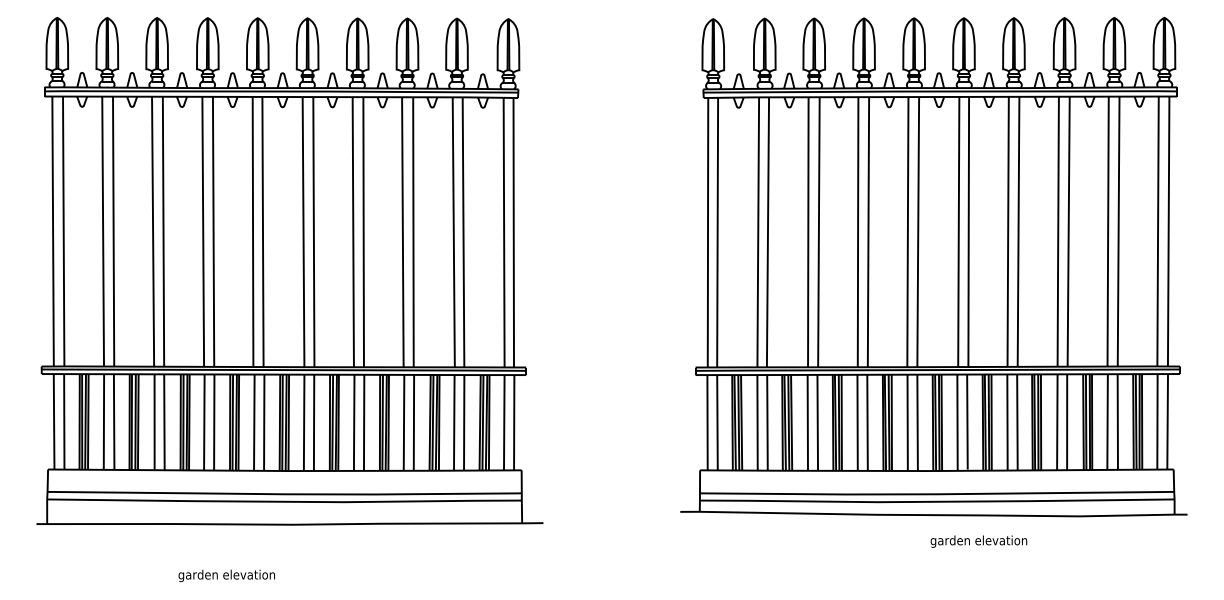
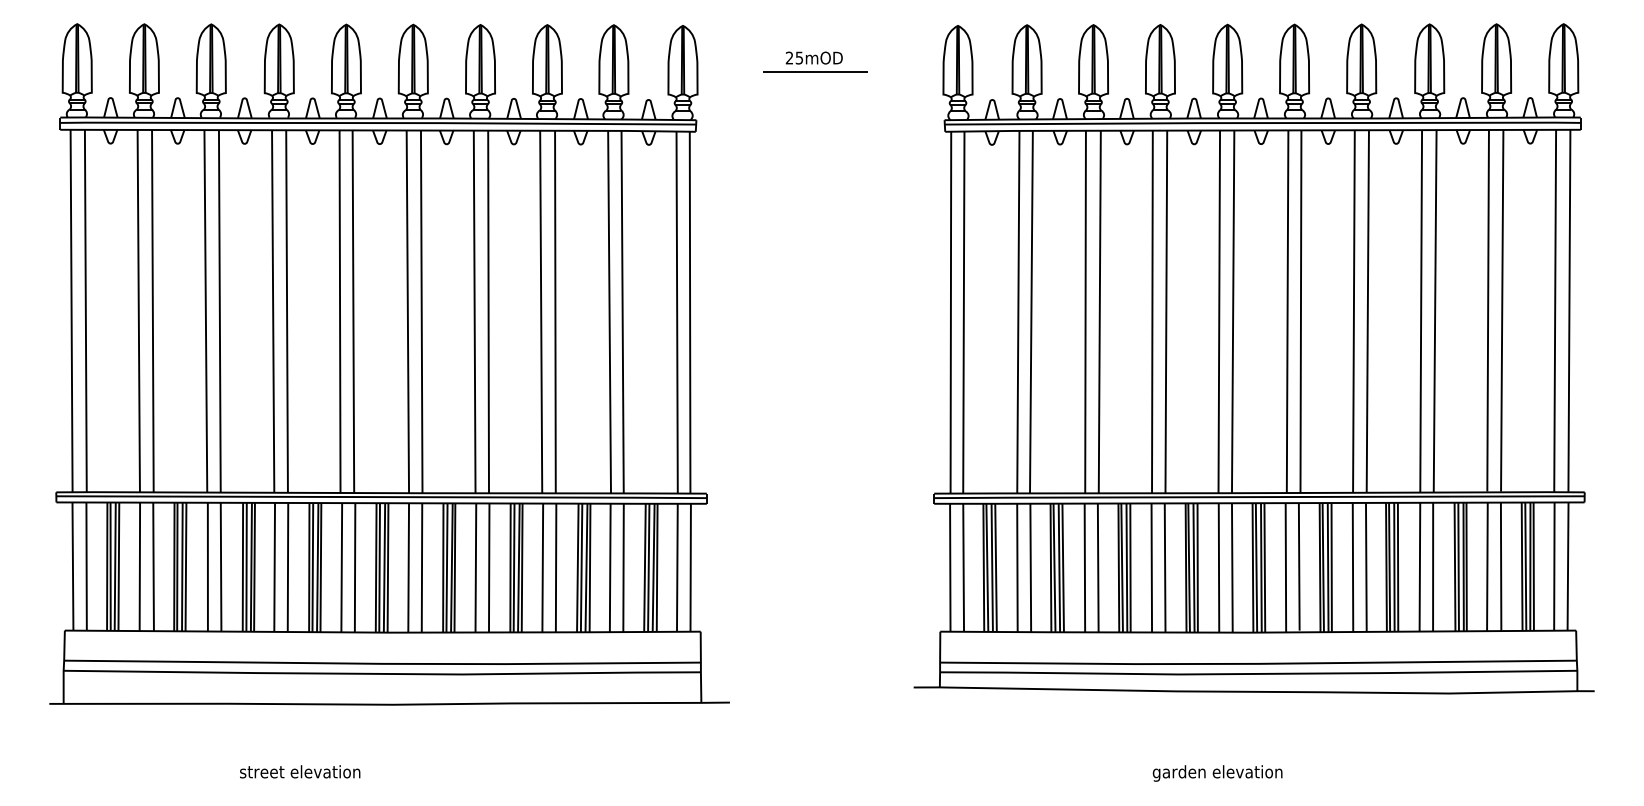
part: (607, 45) -> (815, 61), added
text: (978, 541) -> (1217, 773), moved
text: (226, 575) -> (304, 773), garden elevation -> street elevation

